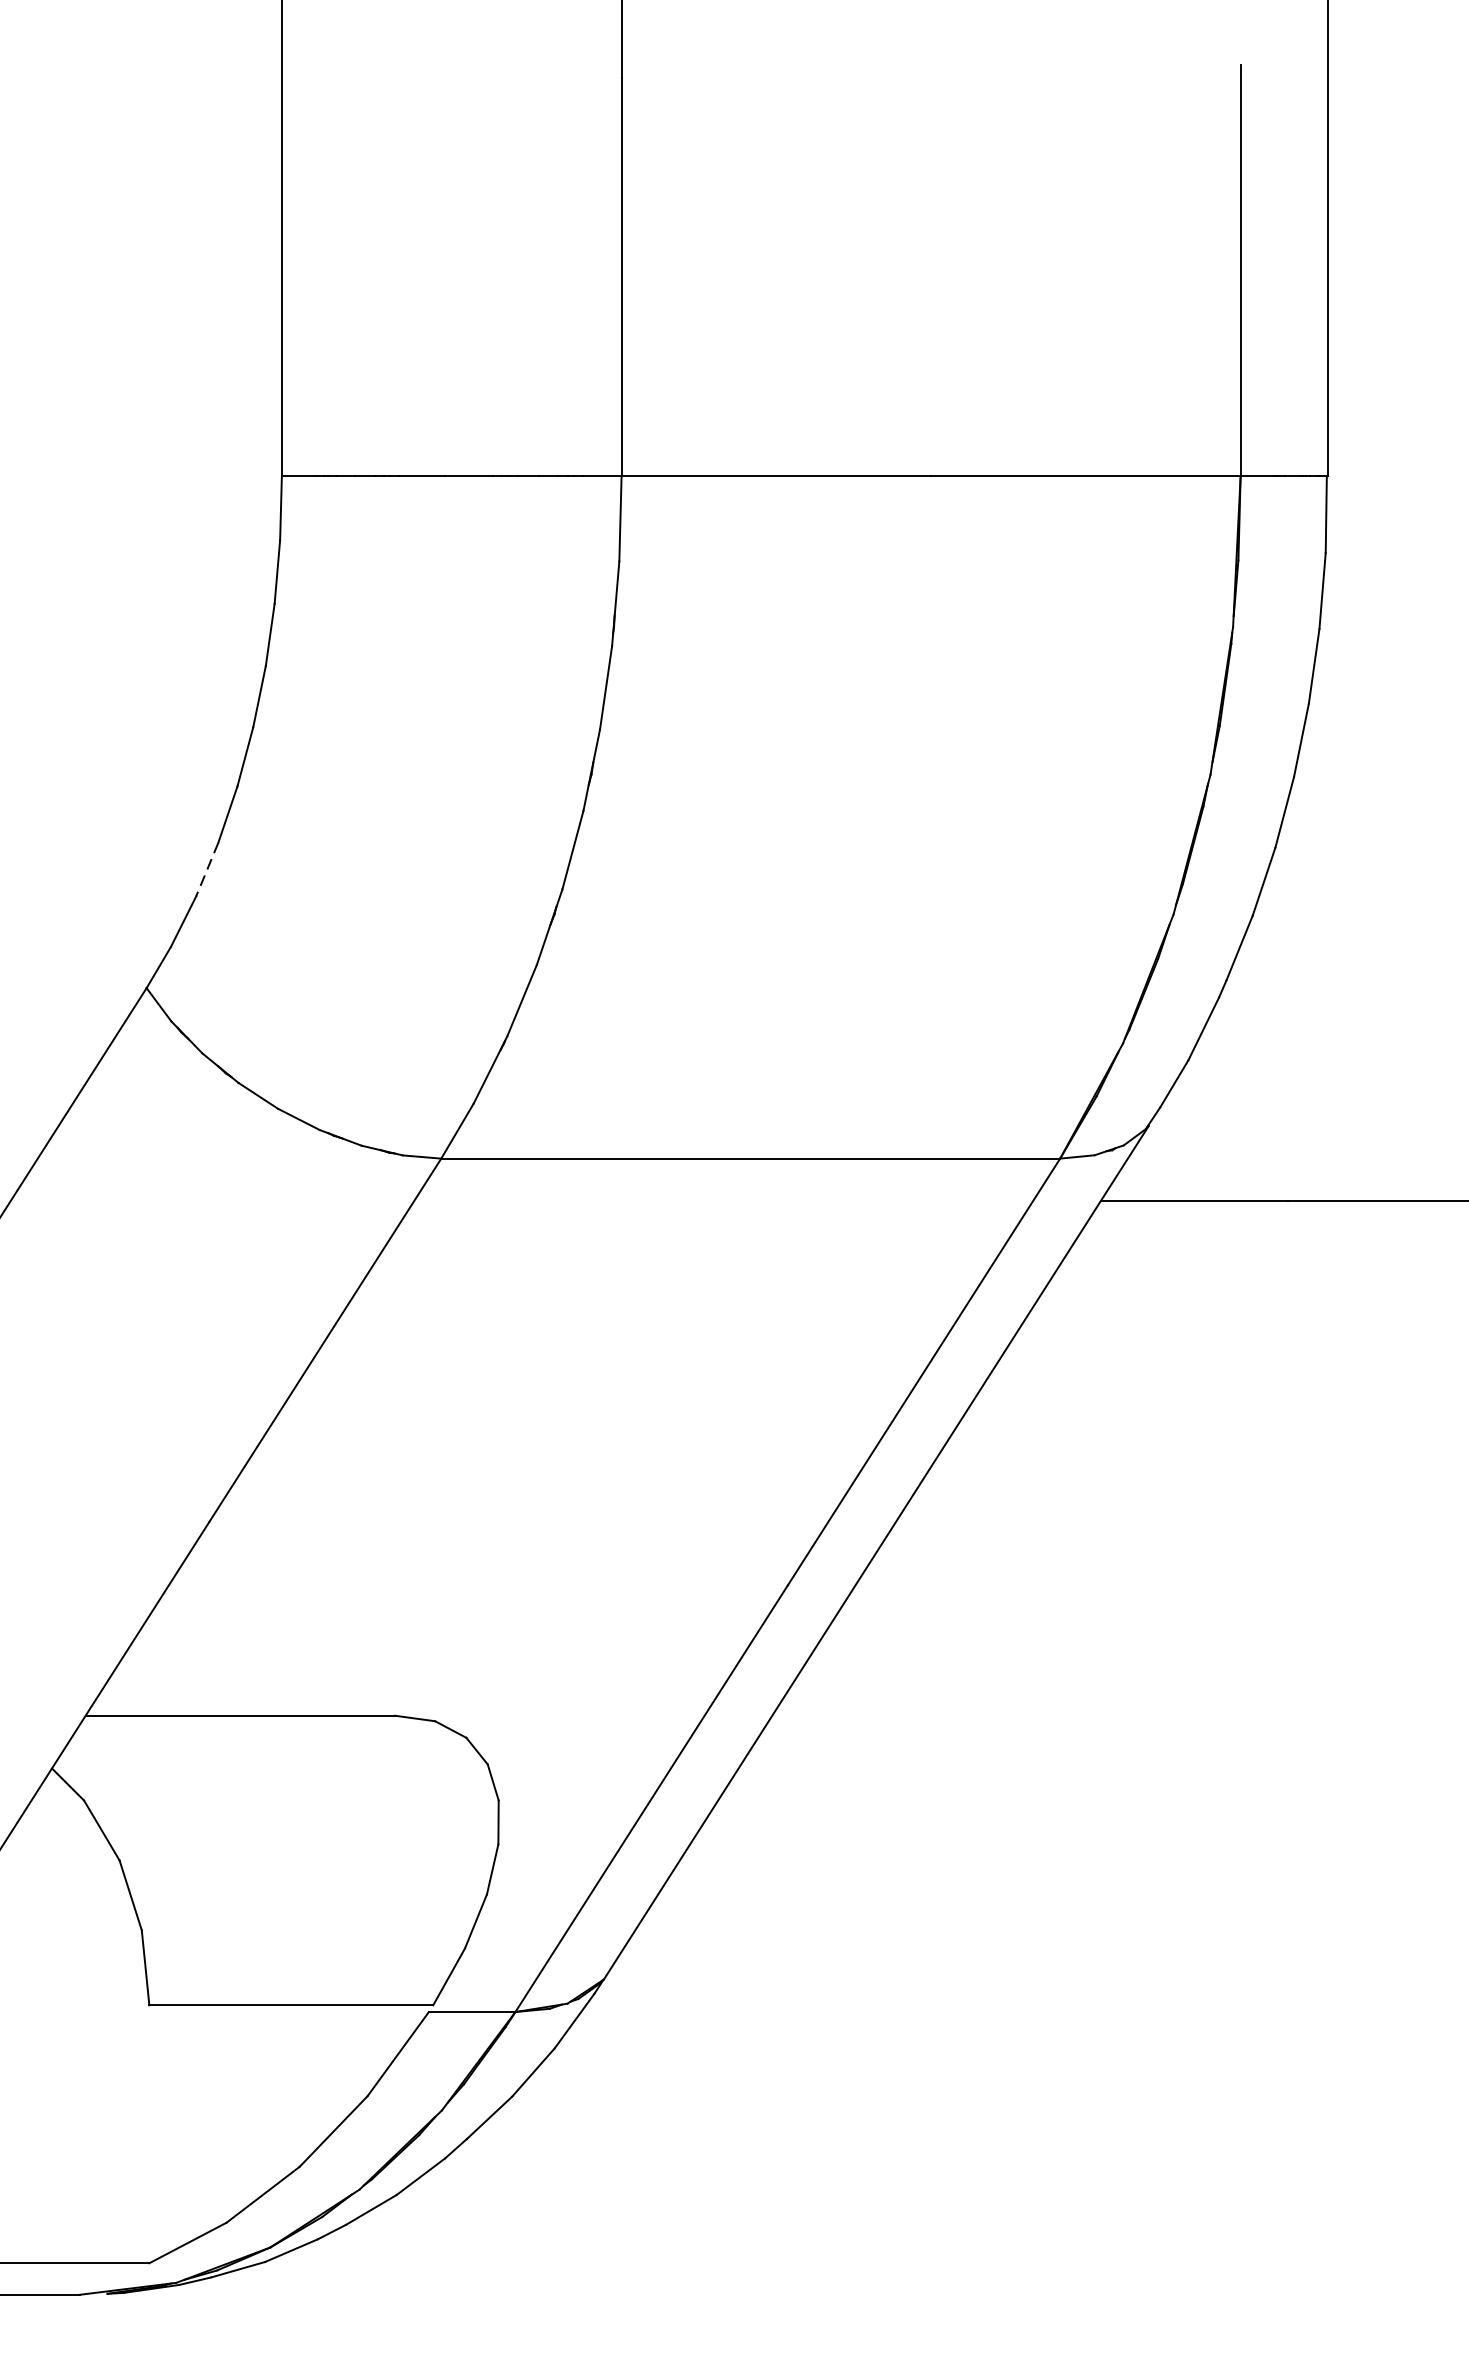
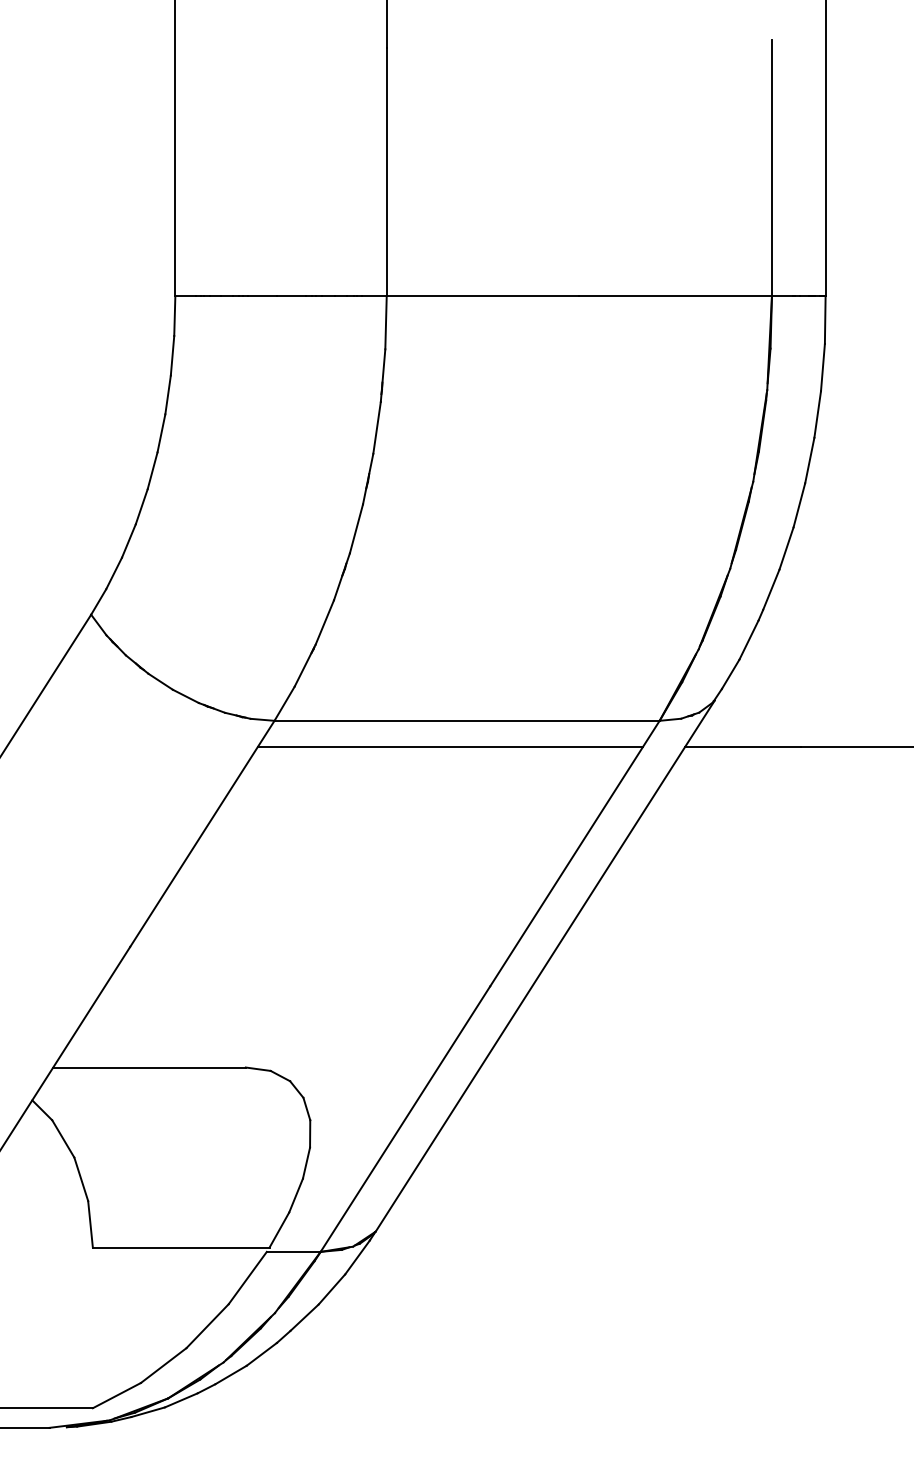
line: (206, 870) -> (128, 541), dashed -> solid
line: (722, 1201) -> (449, 747), added

